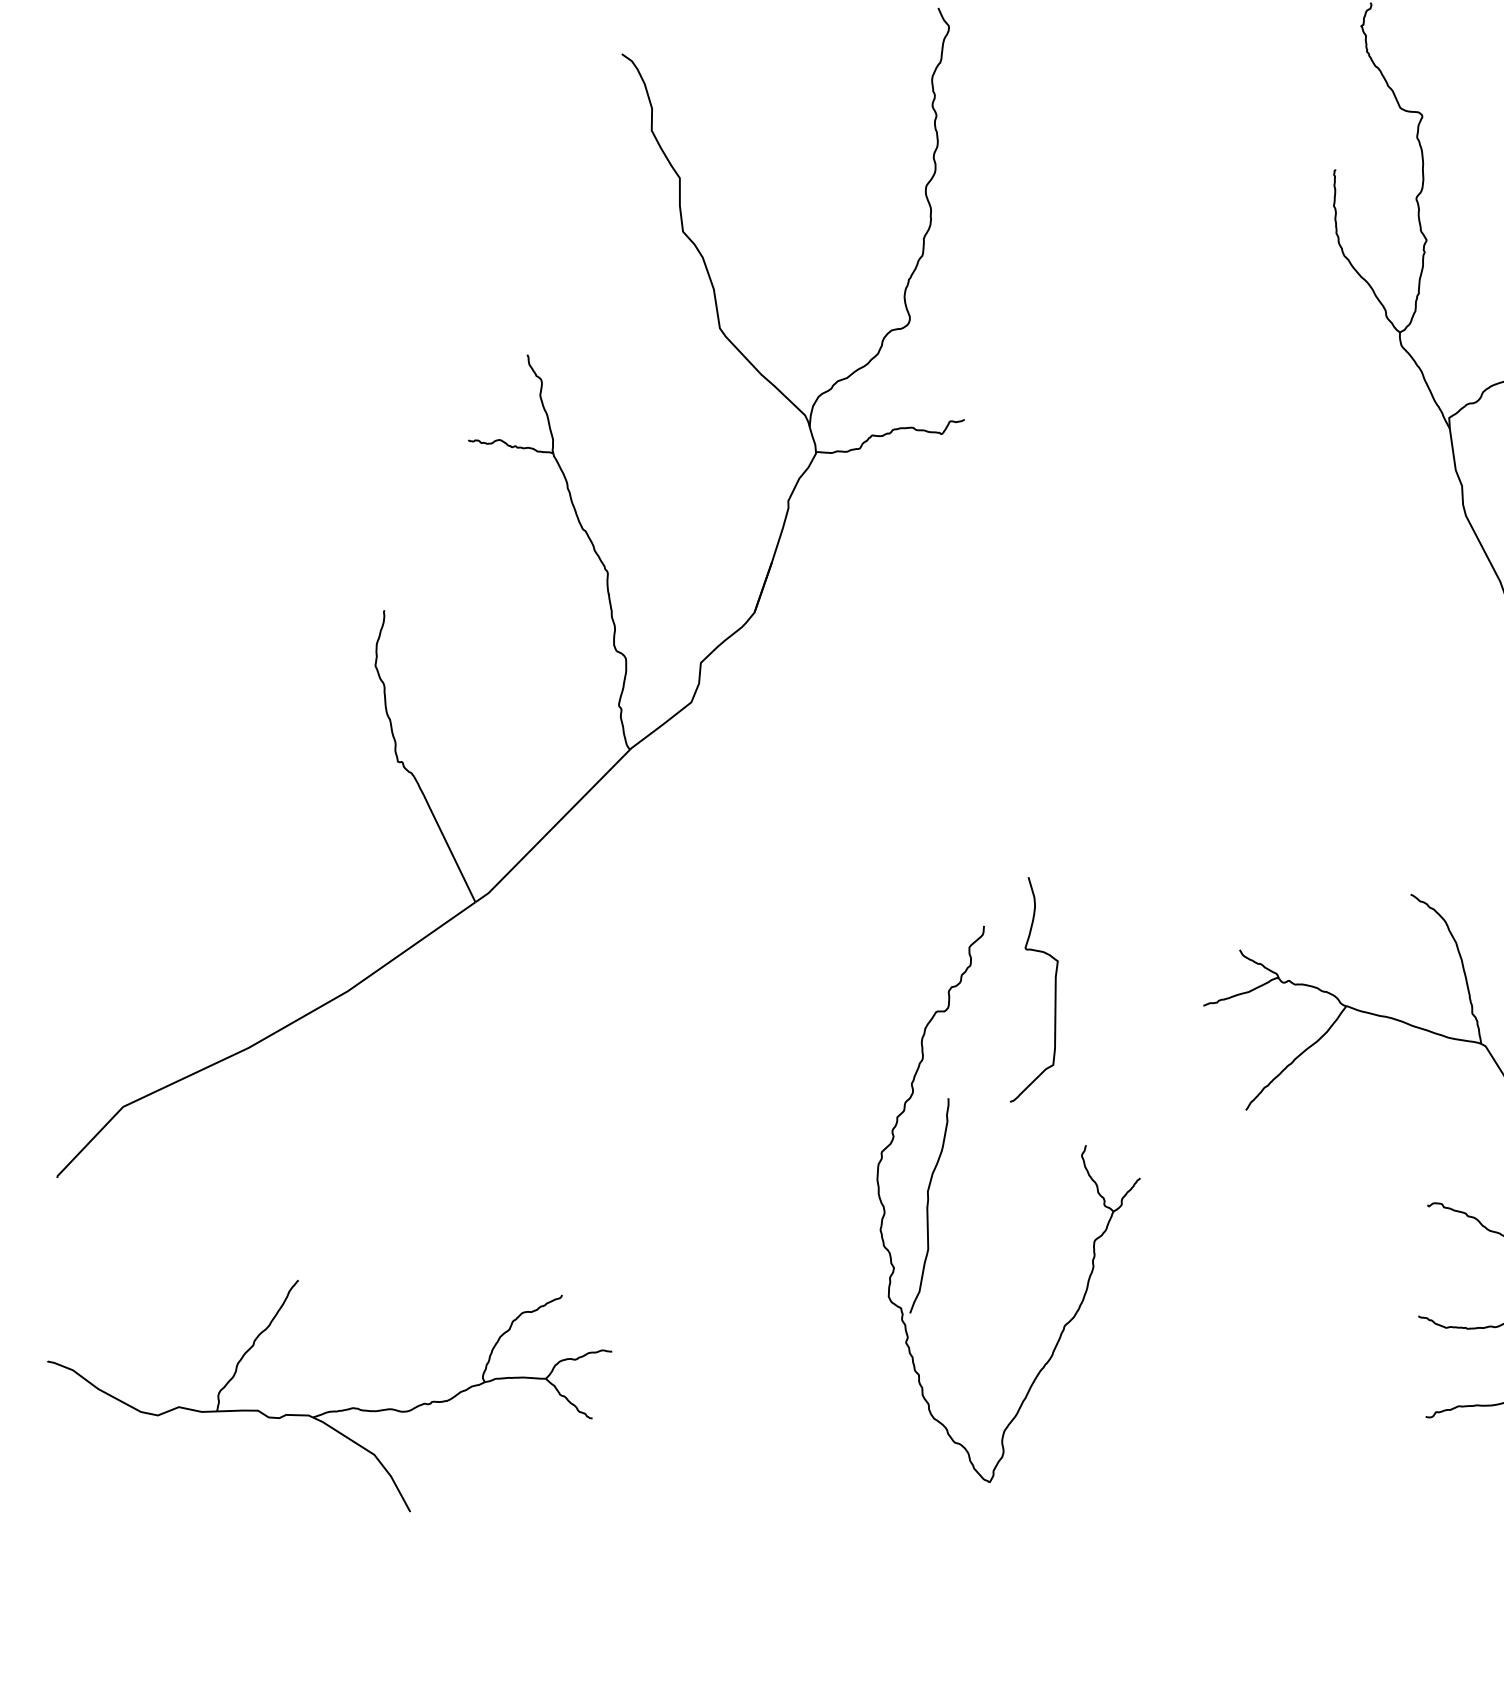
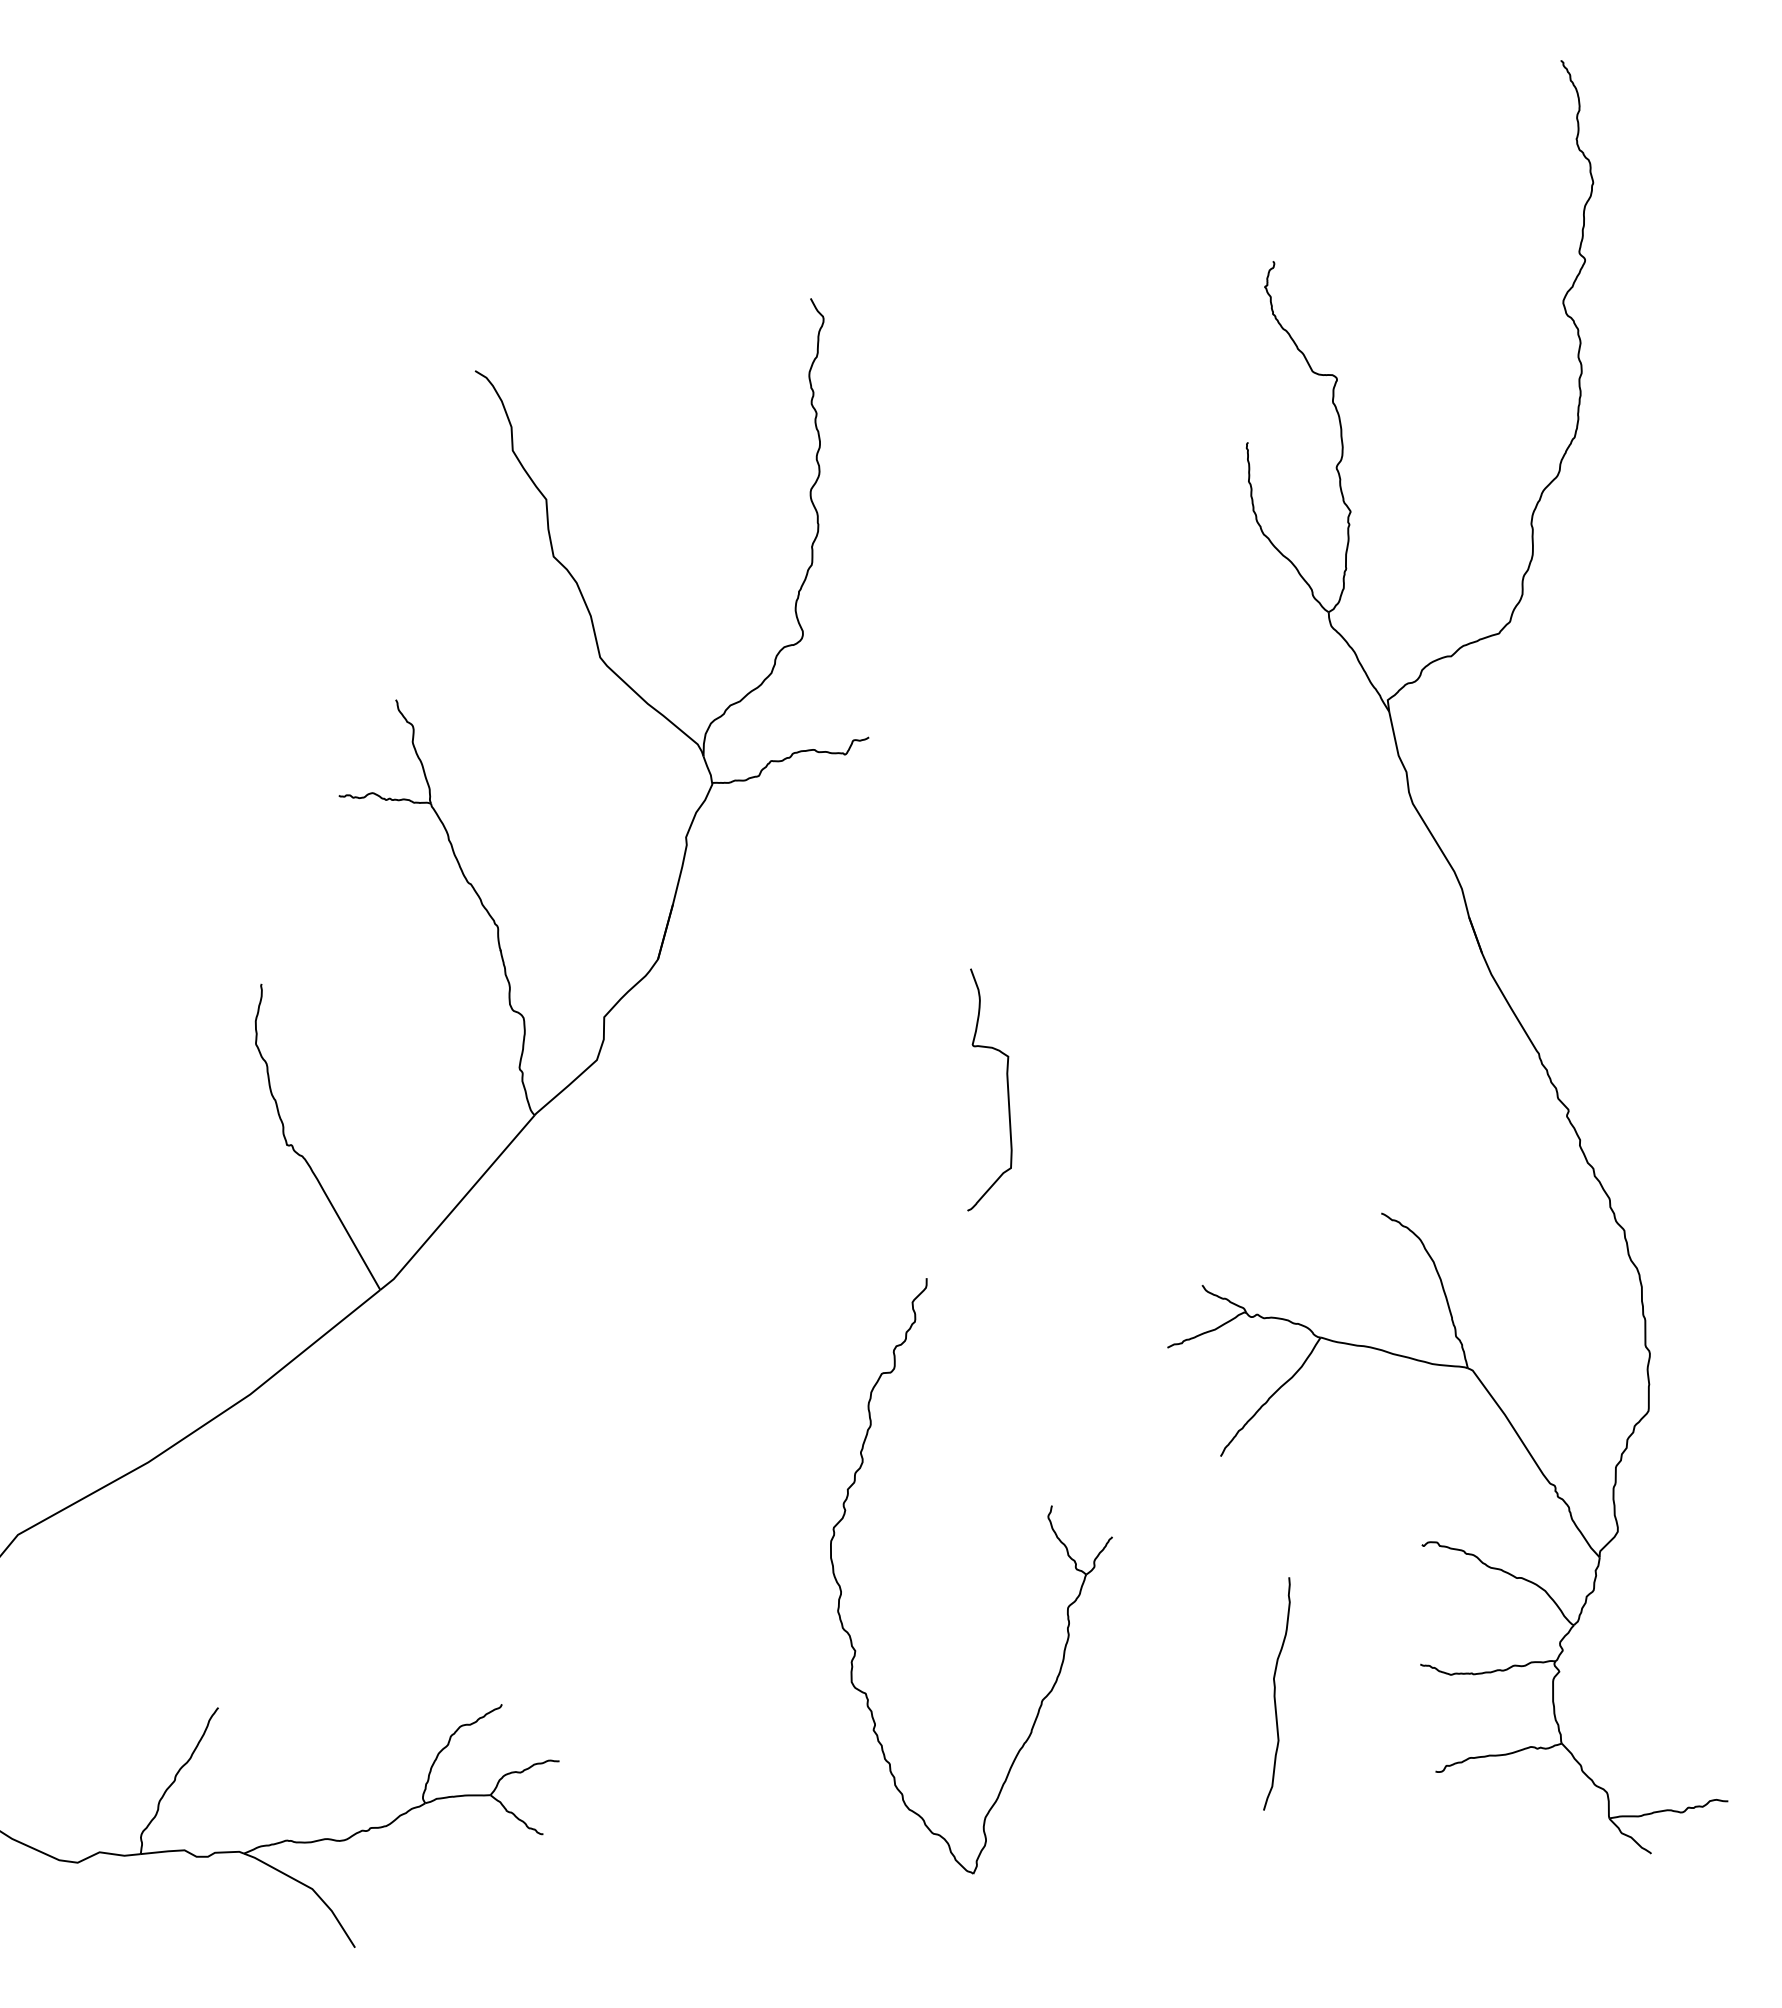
curve: (1055, 991) -> (1007, 1089), moved
curve: (928, 1205) -> (1275, 1693), moved

